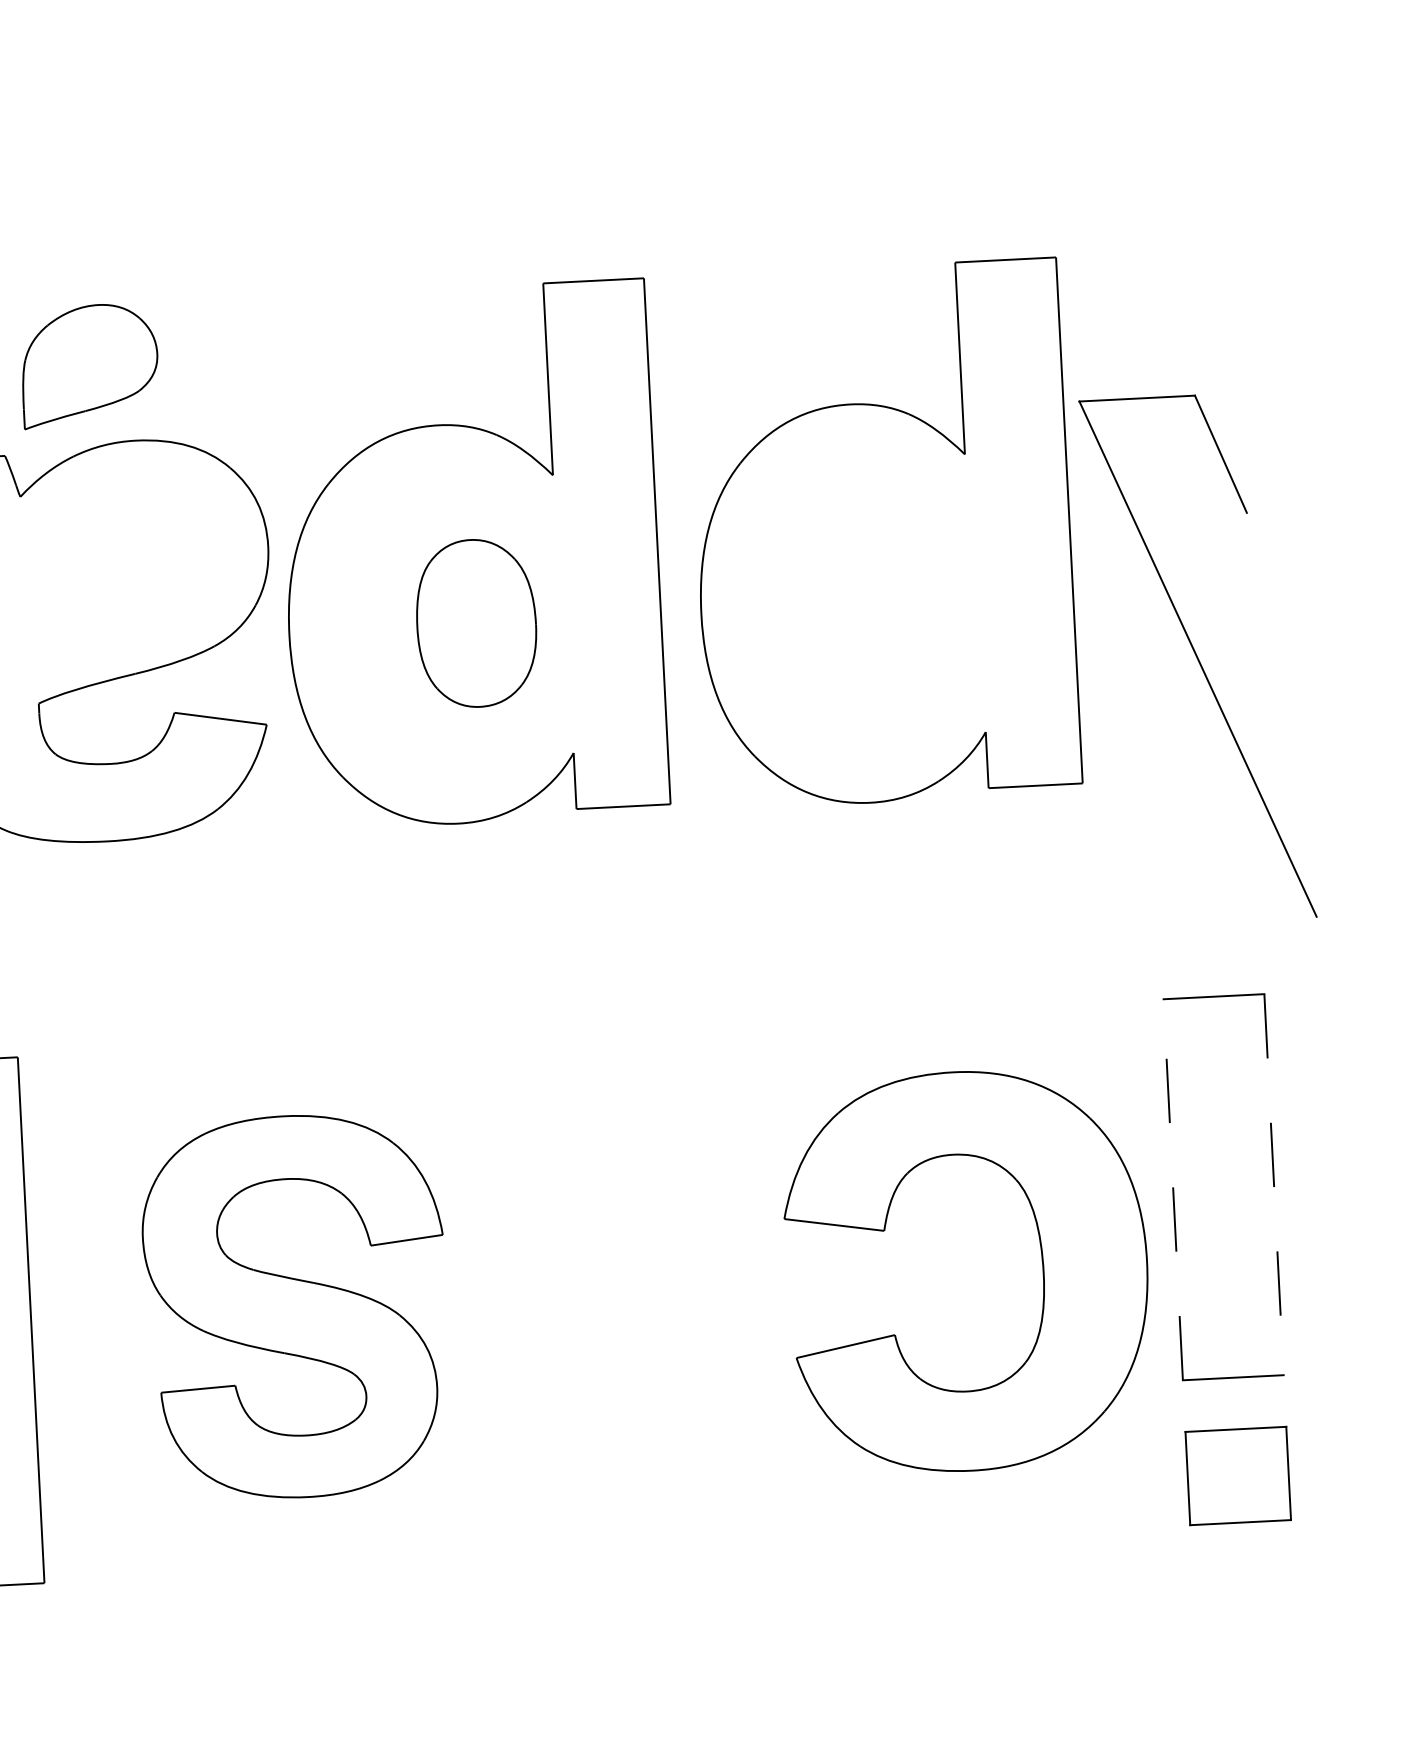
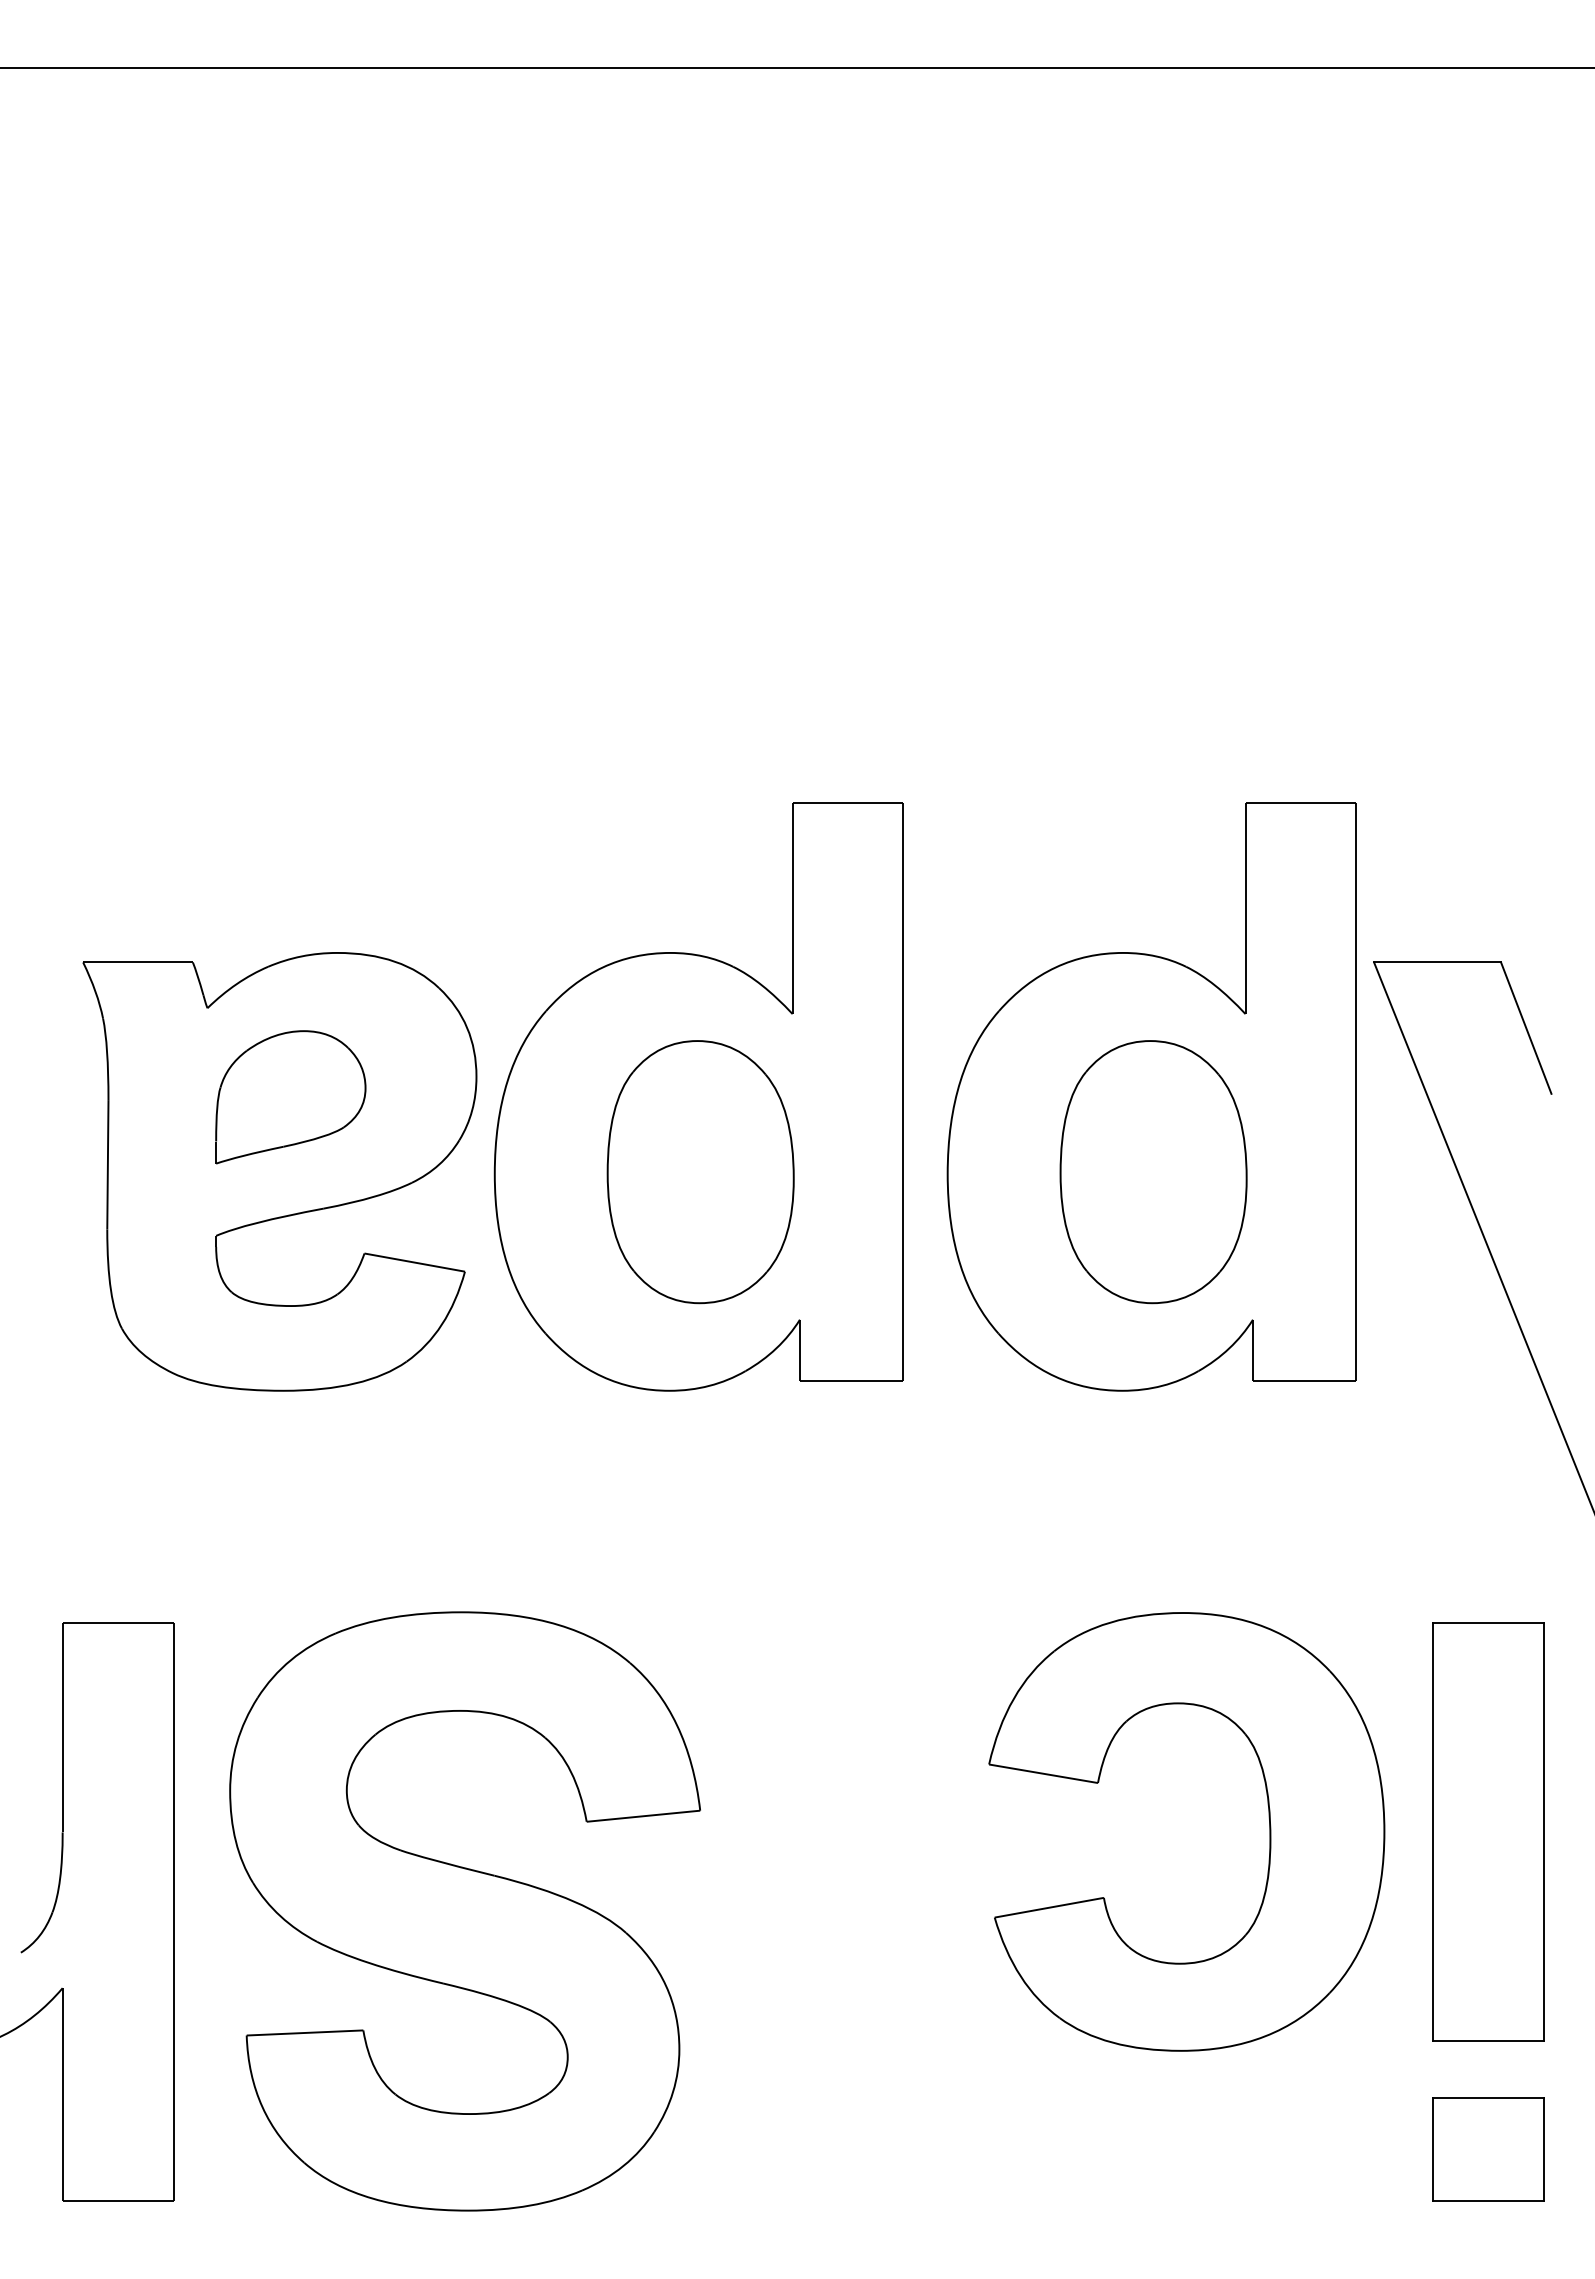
part: (89, 365) -> (290, 1097), moved
part: (888, 602) -> (1153, 1172), added
part: (476, 623) -> (700, 1172), size x1.43
line: (1273, 1185) -> (1543, 1832), dashed -> solid
line: (1173, 1189) -> (1433, 1831), dashed -> solid
part: (1042, 1267) -> (1269, 1831), moved
part: (295, 1306) -> (464, 1911), size x1.43

